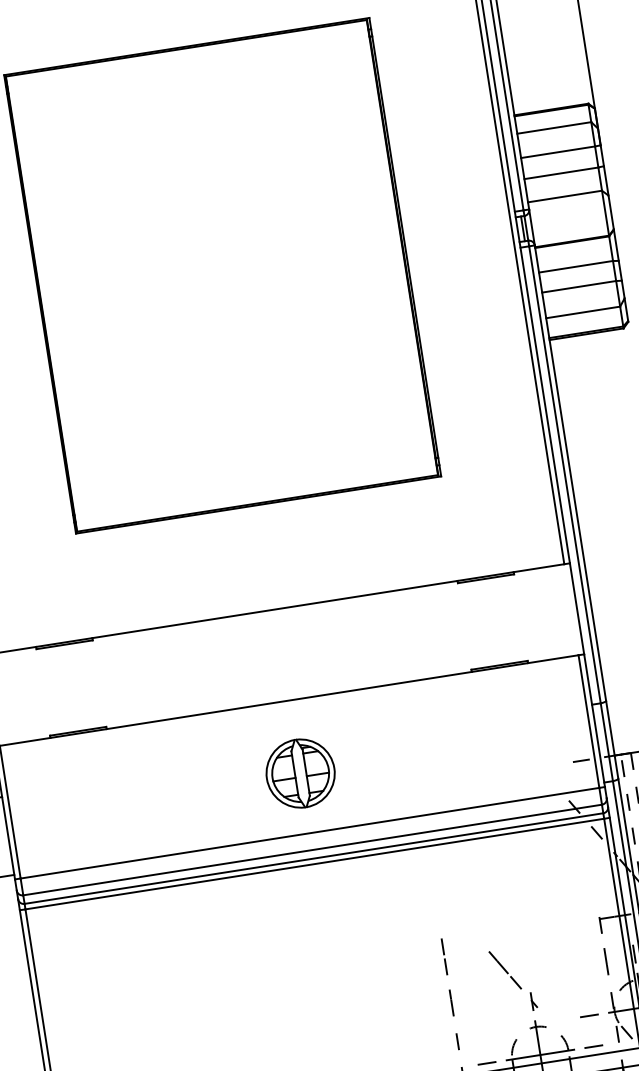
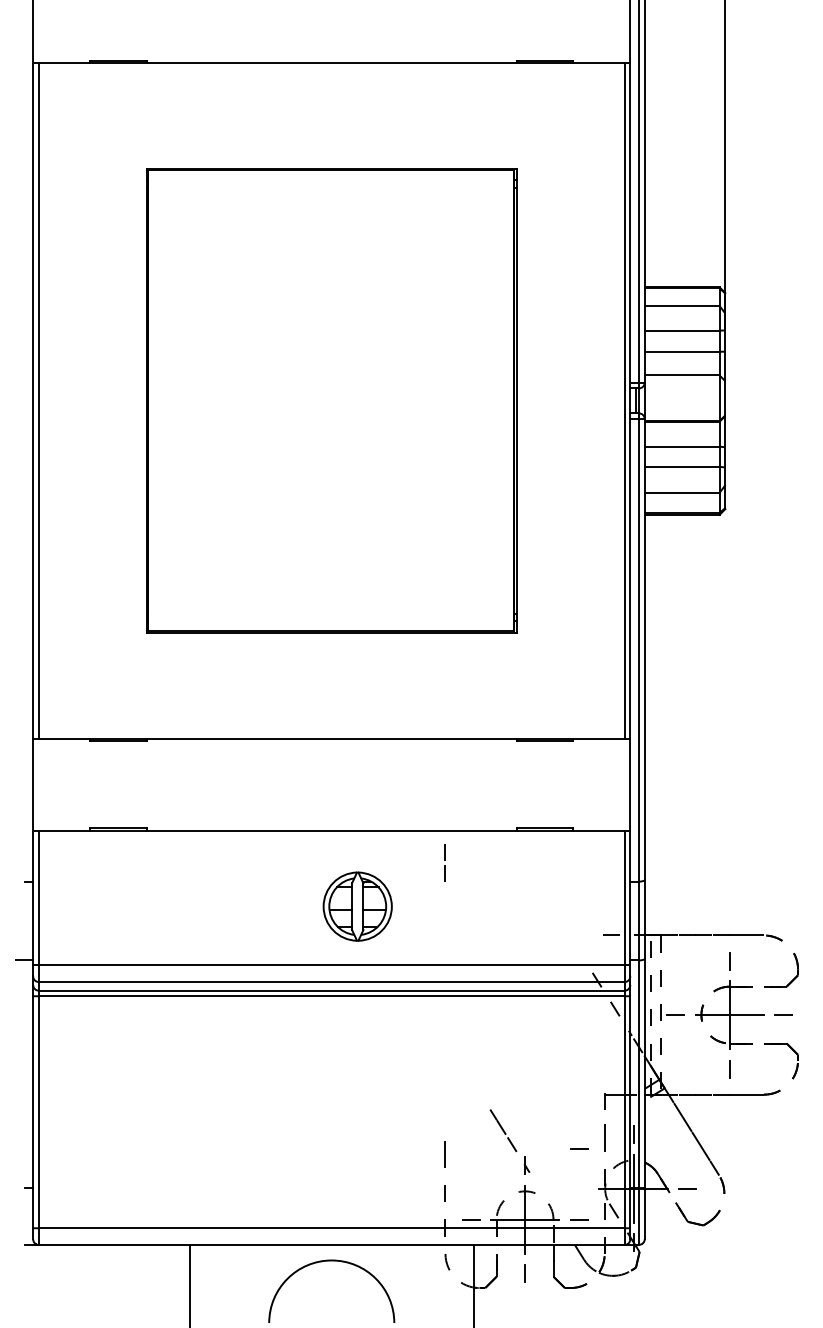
part: (300, 773) -> (357, 906), moved
line: (443, 954) -> (444, 860), moved
line: (589, 1015) -> (579, 1148), moved

